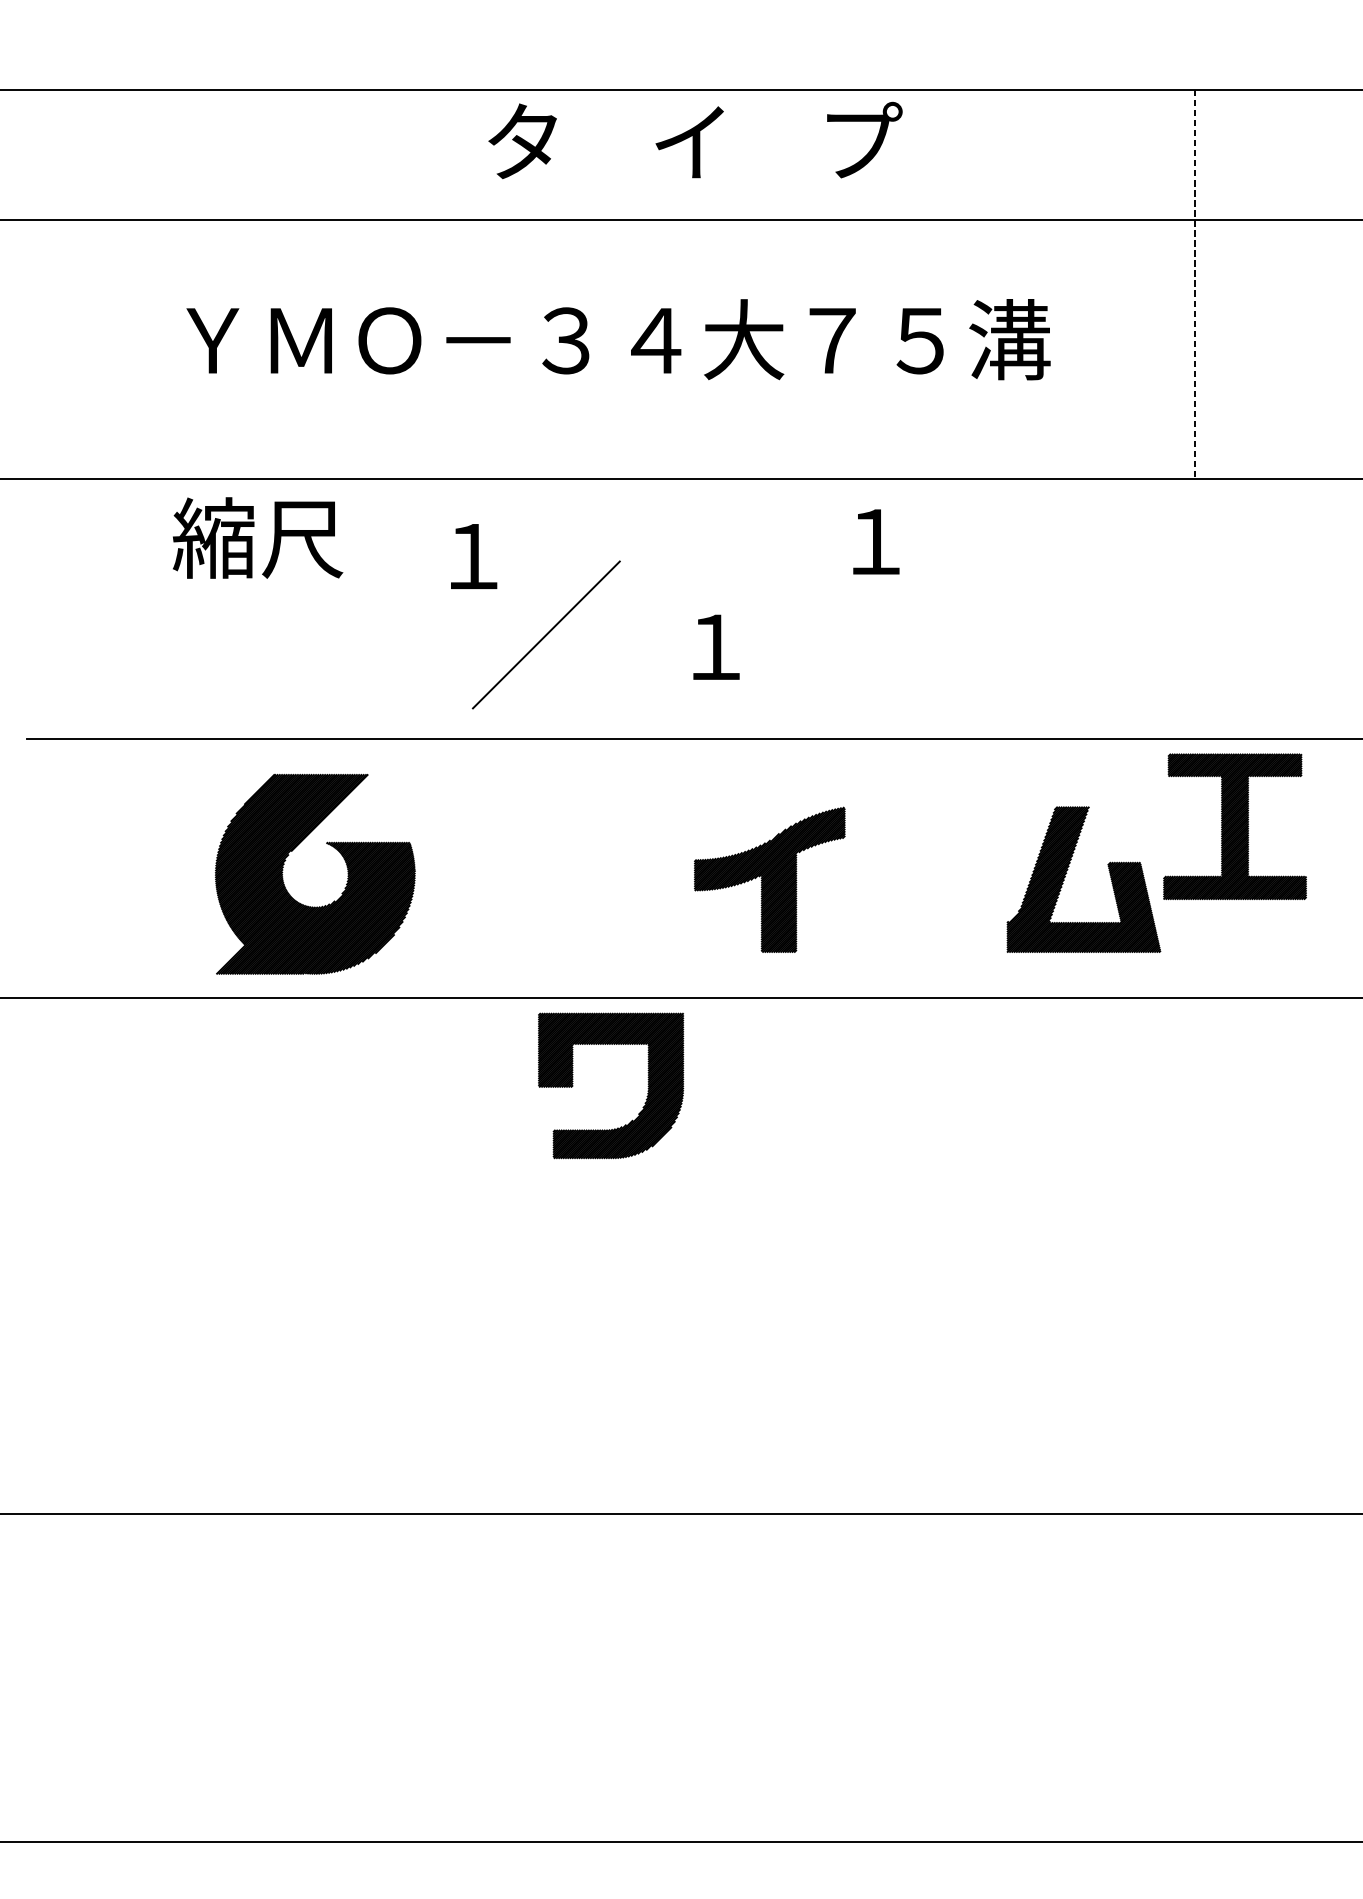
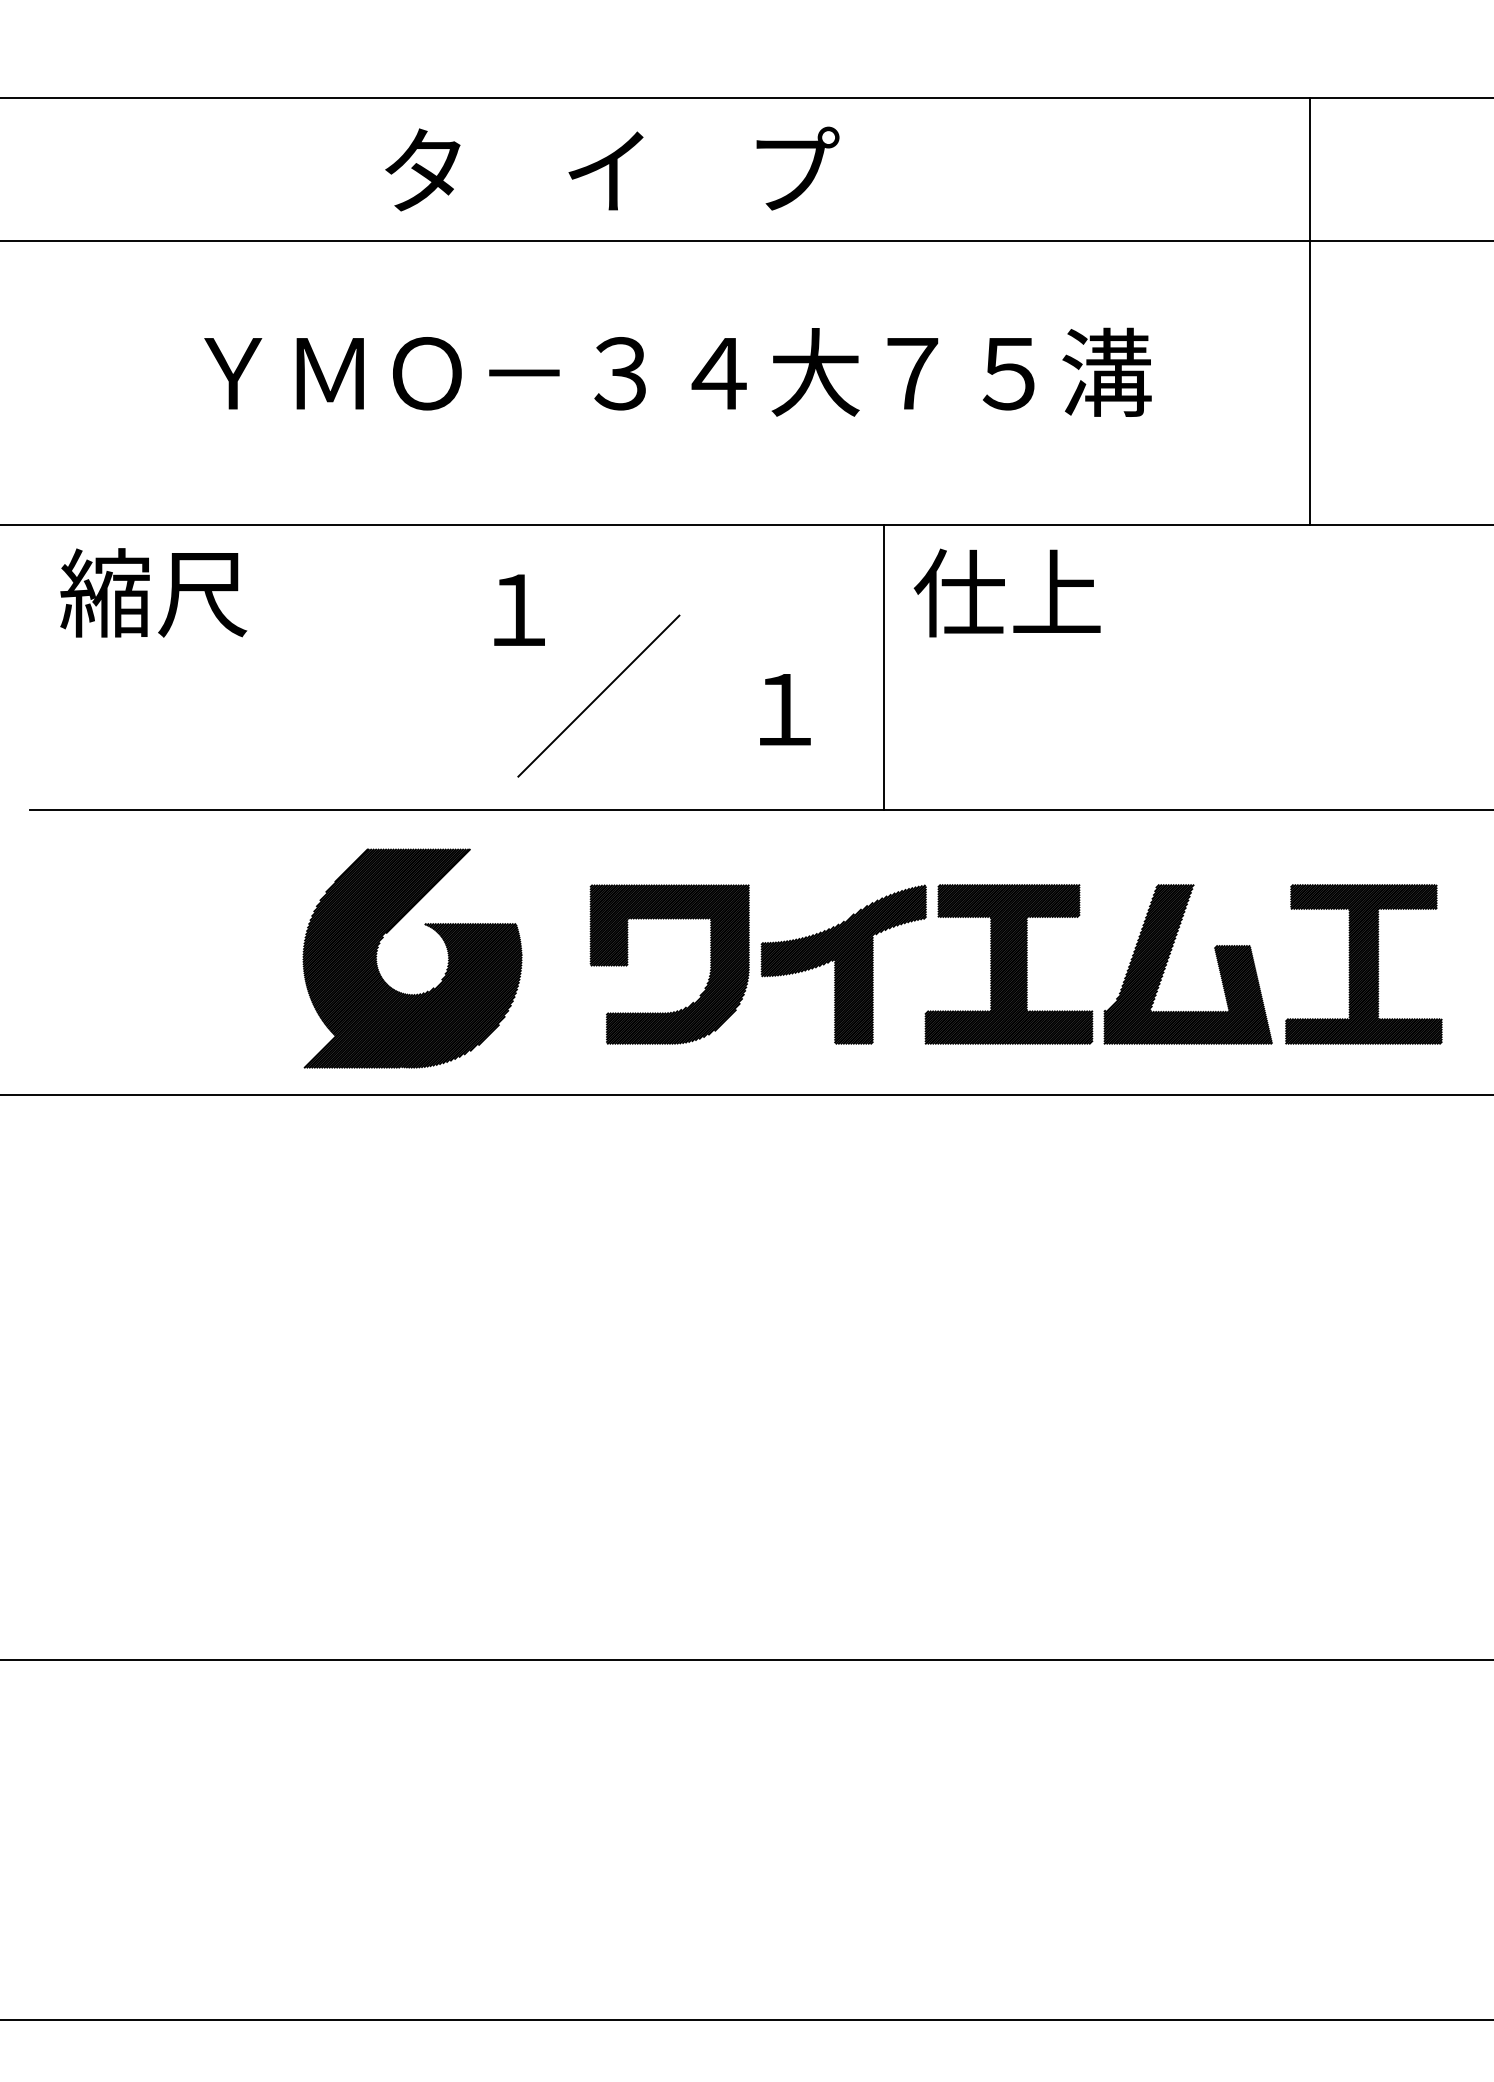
text: (695, 140) -> (612, 168), moved
line: (1195, 285) -> (1310, 312), dashed -> solid
text: (257, 537) -> (153, 592), moved
text: (918, 540) -> (1006, 592), １ -> 仕上
line: (806, 608) -> (883, 667), added
part: (1234, 826) -> (1363, 964), moved
part: (283, 872) -> (377, 956), moved
part: (920, 879) -> (1008, 964), added
part: (647, 1093) -> (709, 972), moved

